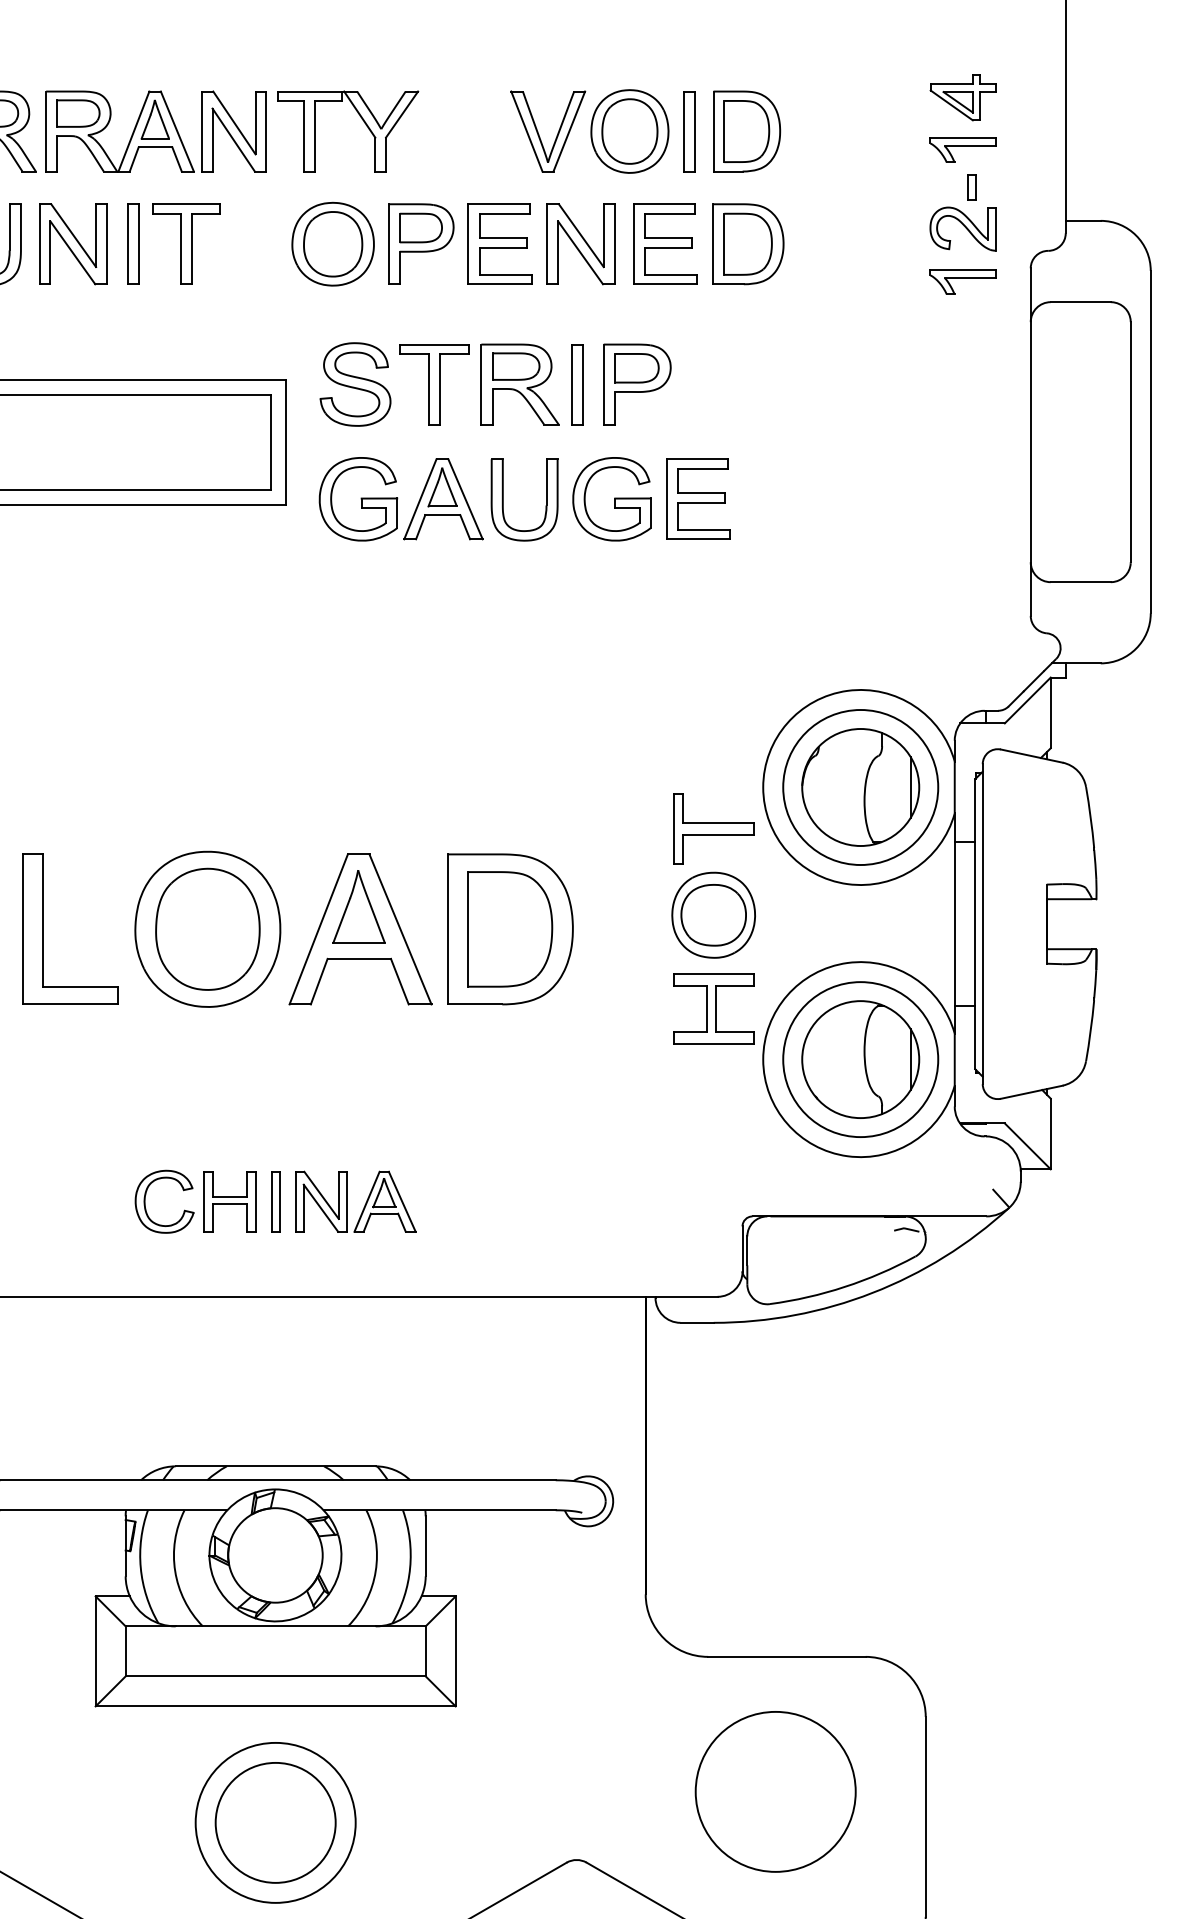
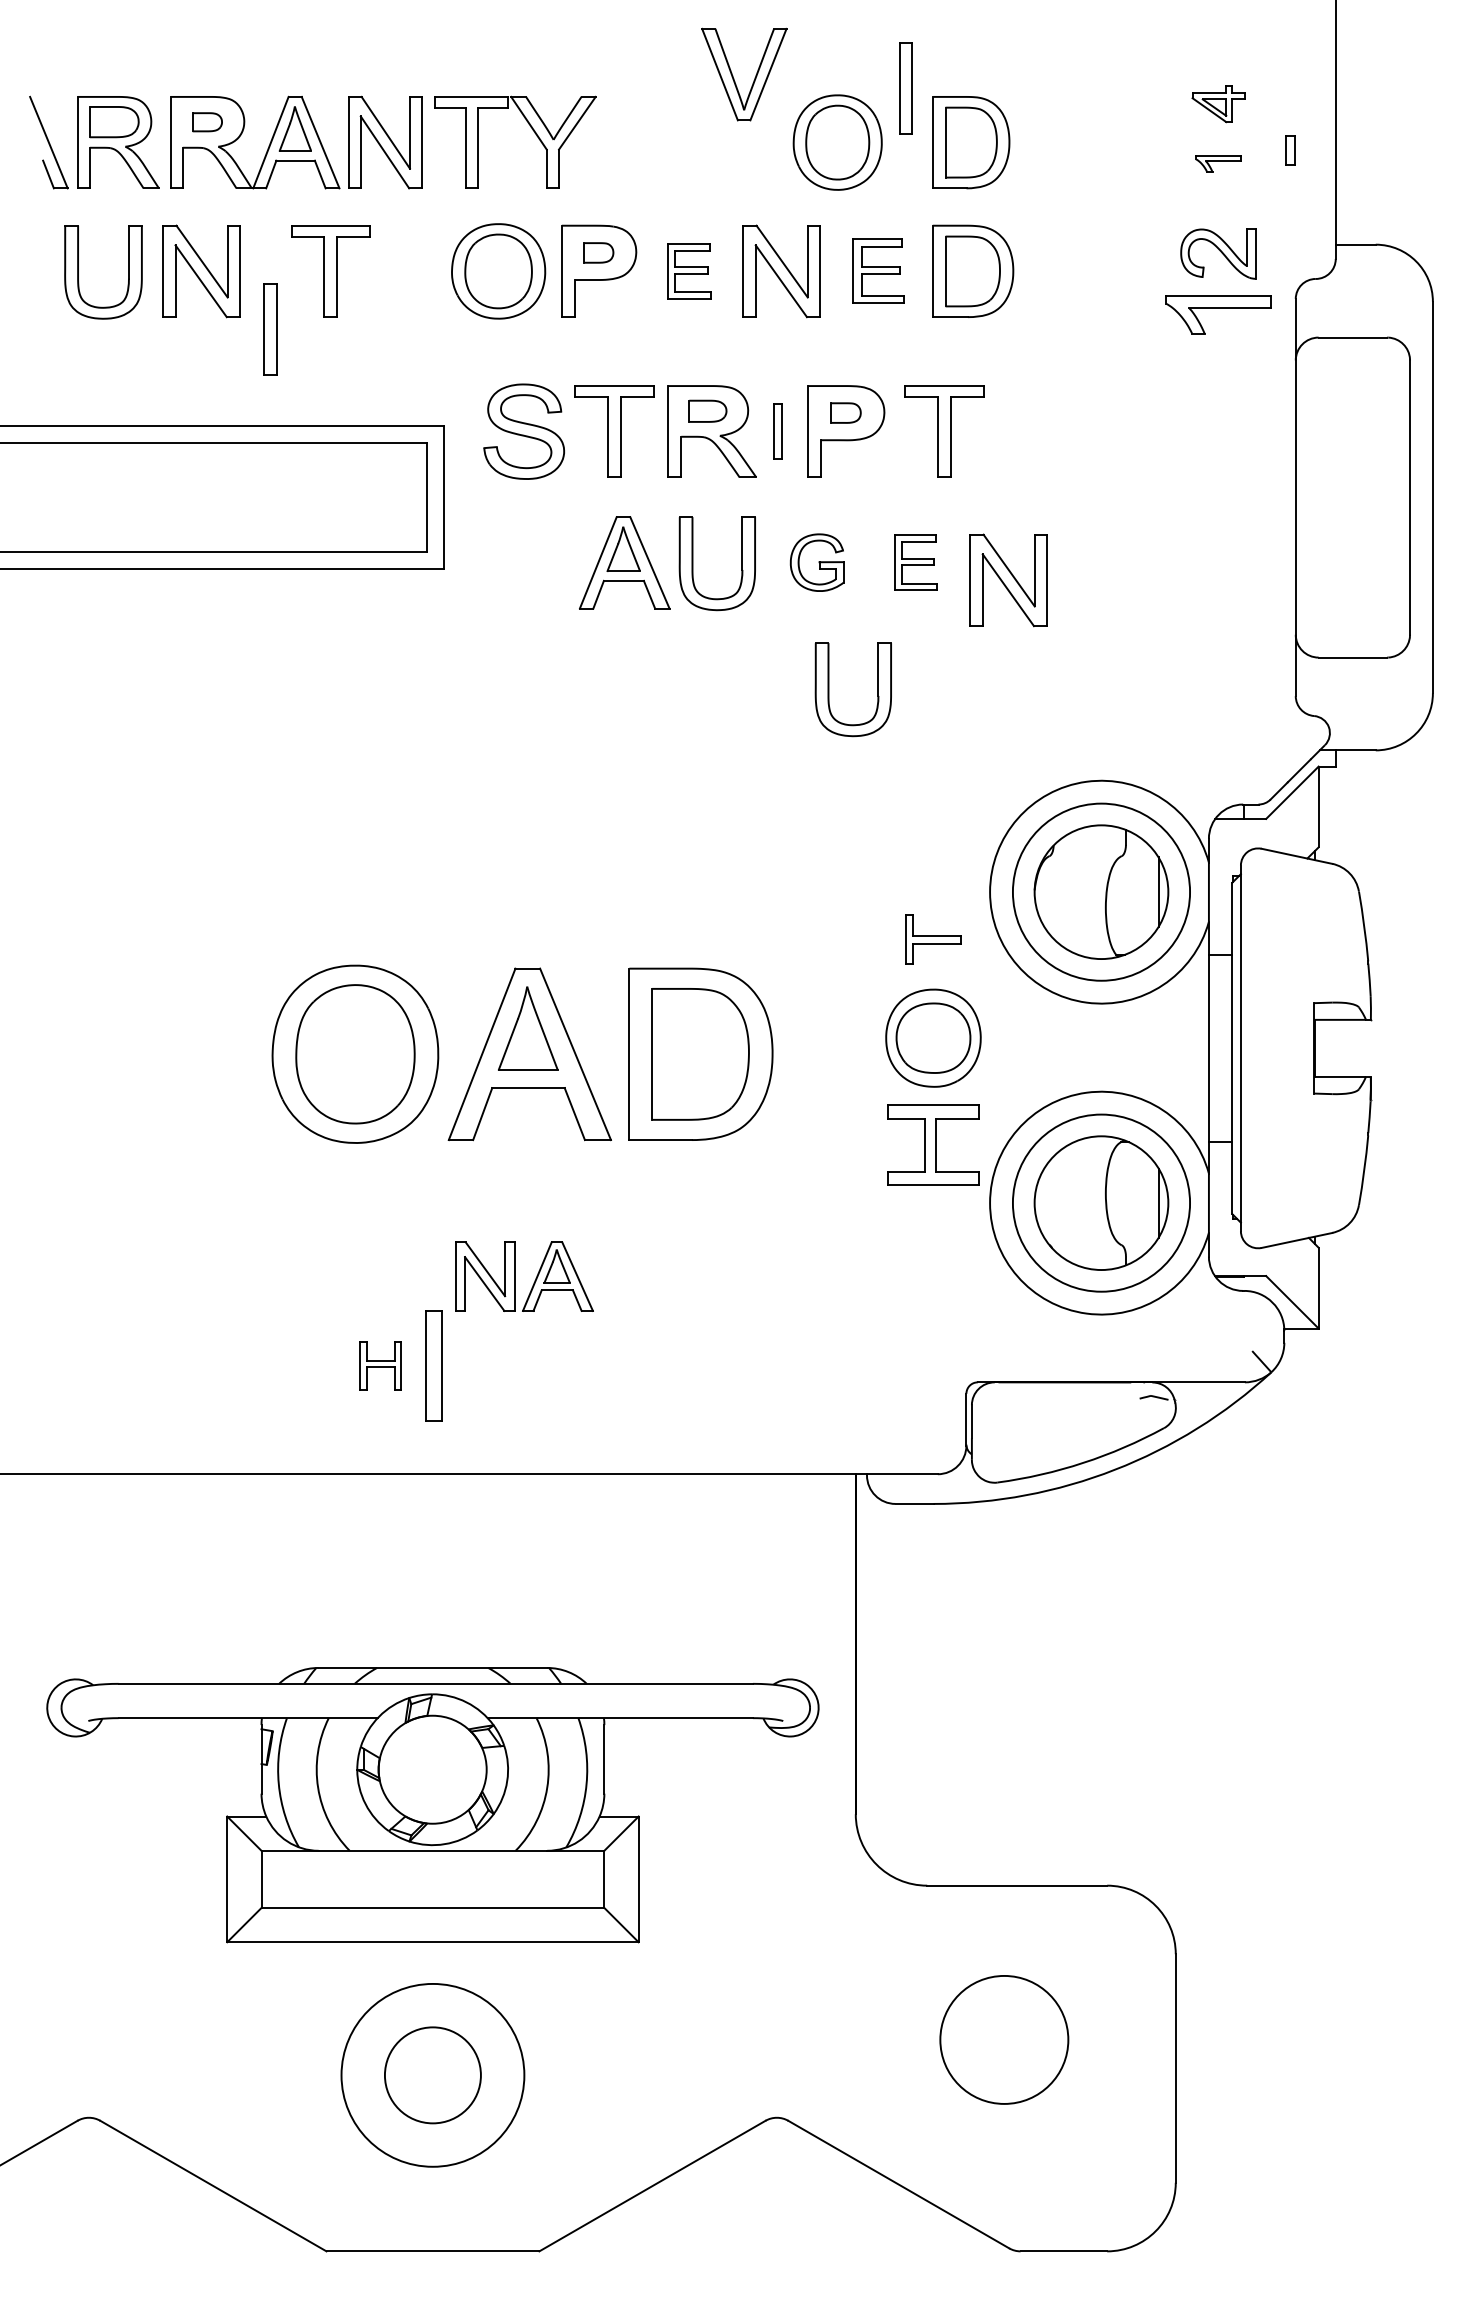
part: (963, 97) -> (1218, 103), size x0.7
part: (78, 113) -> (207, 122), size x0.6
part: (689, 131) -> (905, 88), moved
part: (557, 134) -> (754, 77), moved
part: (963, 149) -> (1218, 163), size x0.6
part: (971, 187) -> (1290, 150), moved
part: (420, 227) -> (598, 252), size x0.6
part: (133, 244) -> (270, 329), moved
part: (500, 244) -> (689, 271), size x0.6
part: (665, 244) -> (878, 271), size x0.7
part: (963, 281) -> (1218, 314), size x1.4
part: (515, 366) -> (707, 411), size x0.7
part: (636, 367) -> (845, 412), size x0.6
part: (577, 384) -> (777, 431), size x0.6
part: (723, 384) -> (944, 431), added
part: (358, 498) -> (527, 562), removed
part: (612, 498) -> (817, 562), size x0.6
part: (697, 498) -> (915, 562), size x0.6
part: (779, 514) -> (1008, 580), added
part: (622, 610) -> (829, 689), added
part: (713, 828) -> (933, 939), size x0.6
part: (43, 929) -> (167, 1054), removed
part: (145, 1201) -> (284, 1365), removed
part: (229, 1201) -> (380, 1365), size x0.7
part: (275, 1201) -> (432, 1365), size x1.6
part: (347, 1201) -> (515, 1276), moved
circle: (774, 1791) -> (1003, 2039), size x0.7
circle: (275, 1822) -> (432, 2074), size x0.7

